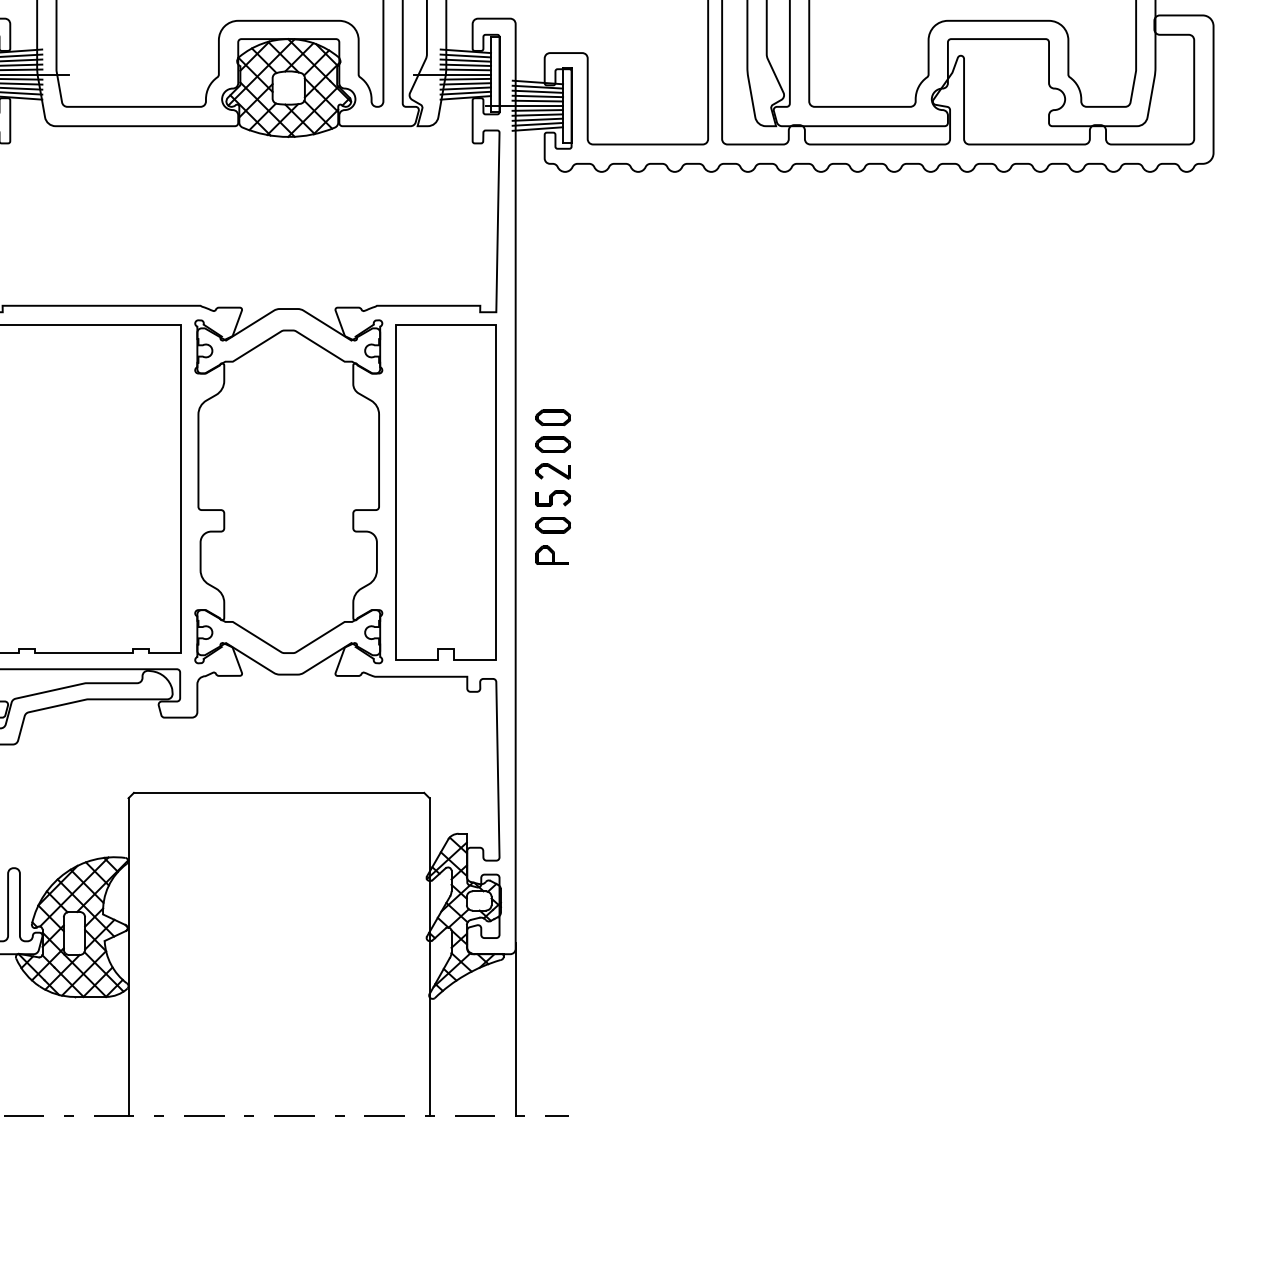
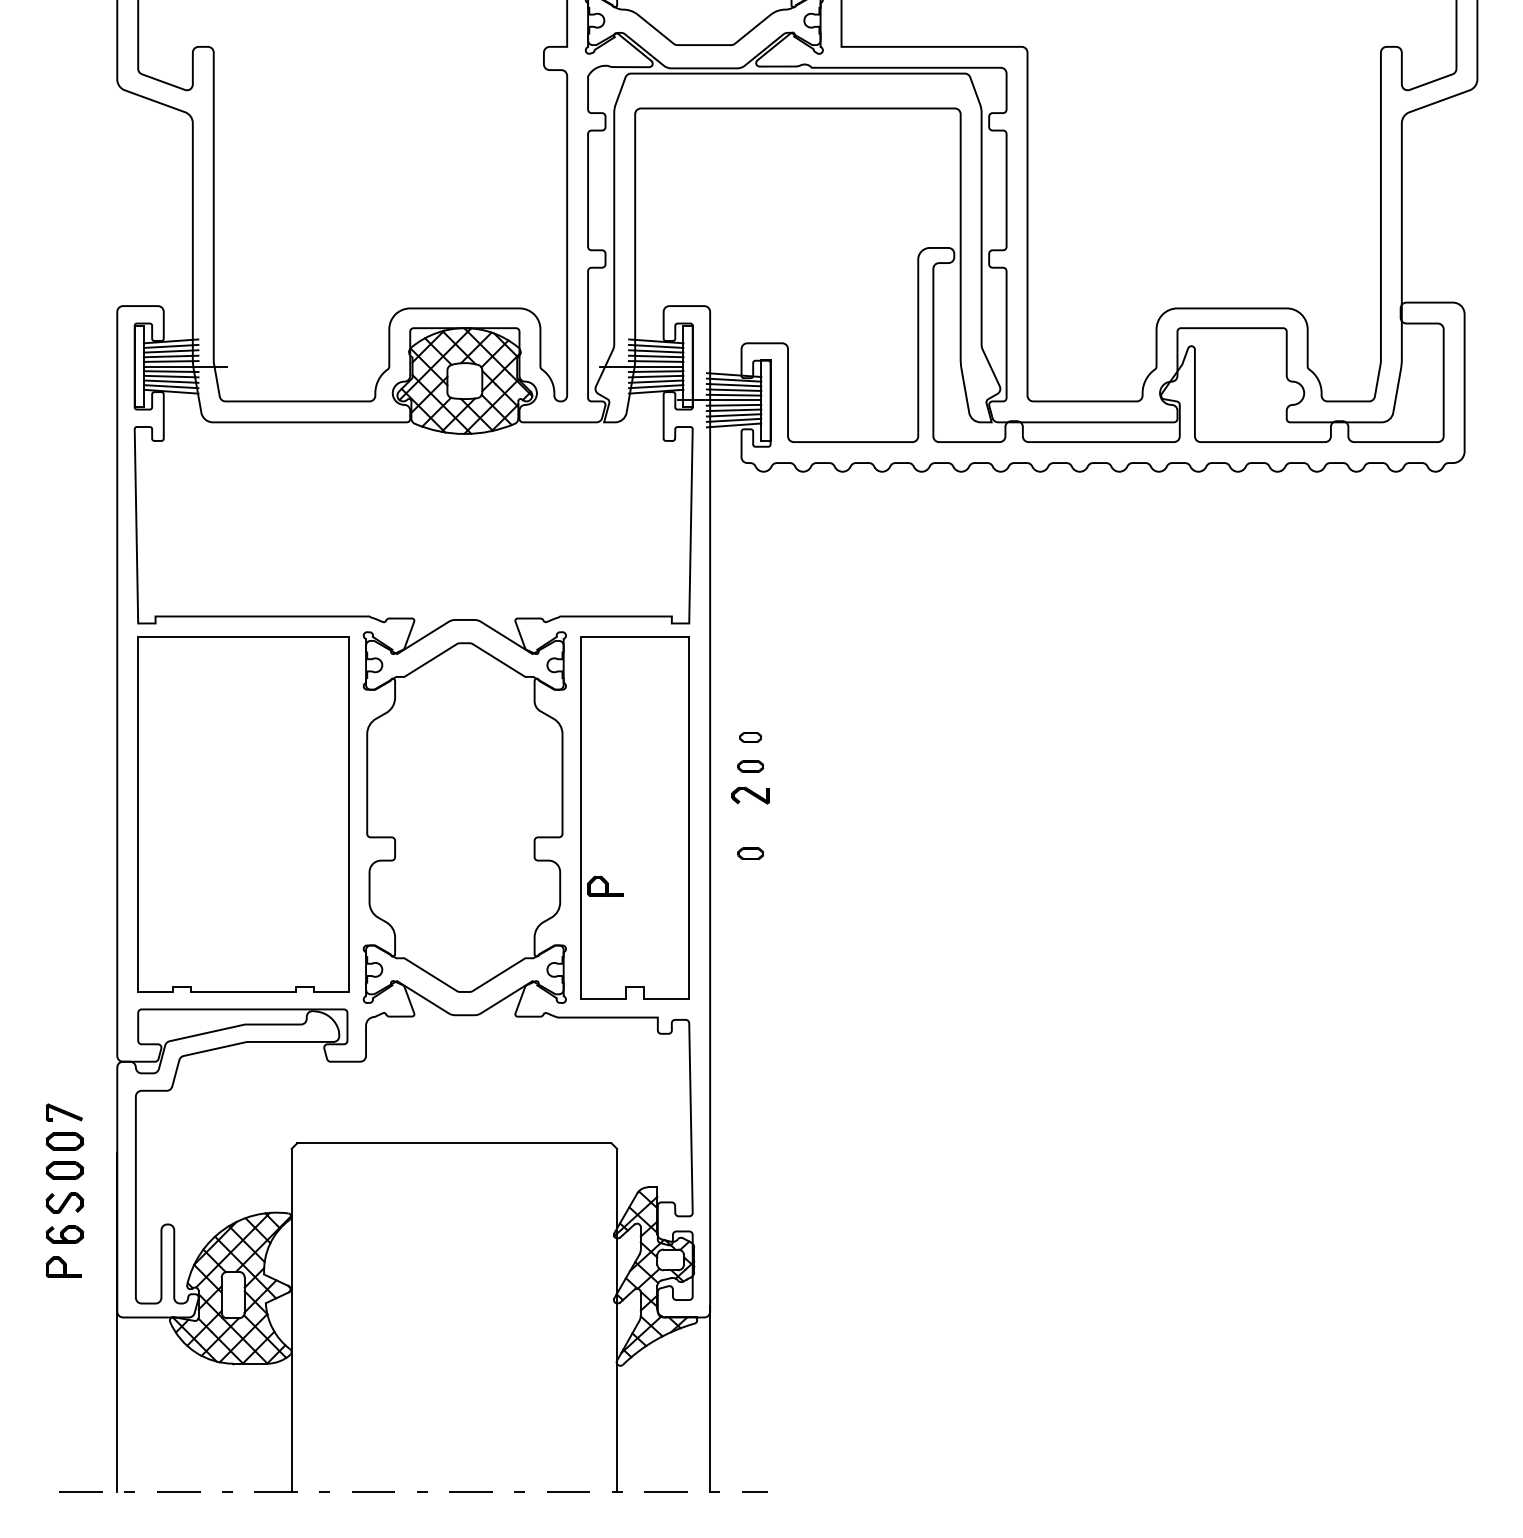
part: (552, 417) -> (750, 737), size x0.6
part: (552, 444) -> (750, 766), size x0.7
part: (552, 498) -> (750, 824), removed
part: (552, 525) -> (750, 853), size x0.7
part: (552, 554) -> (605, 885), moved

